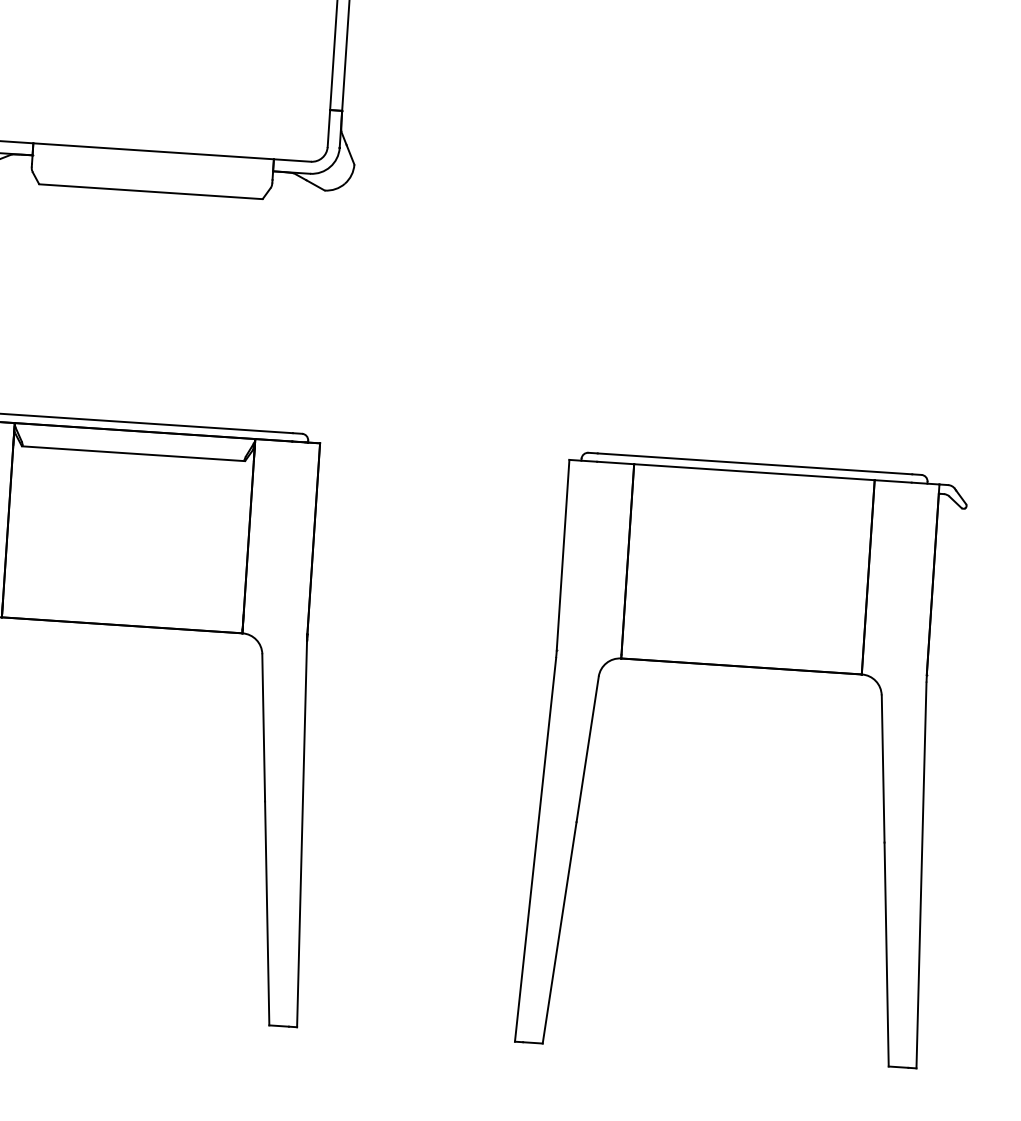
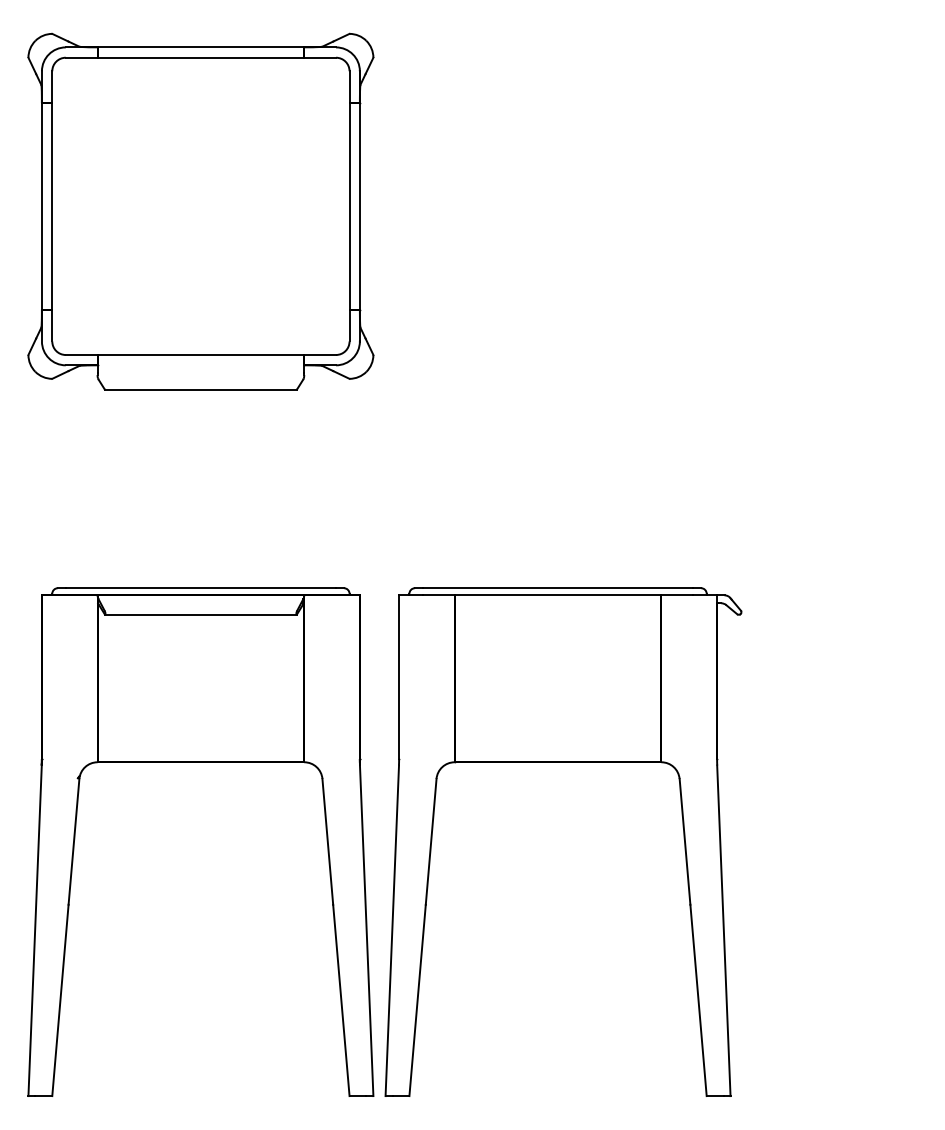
part: (747, 667) -> (563, 762), moved

